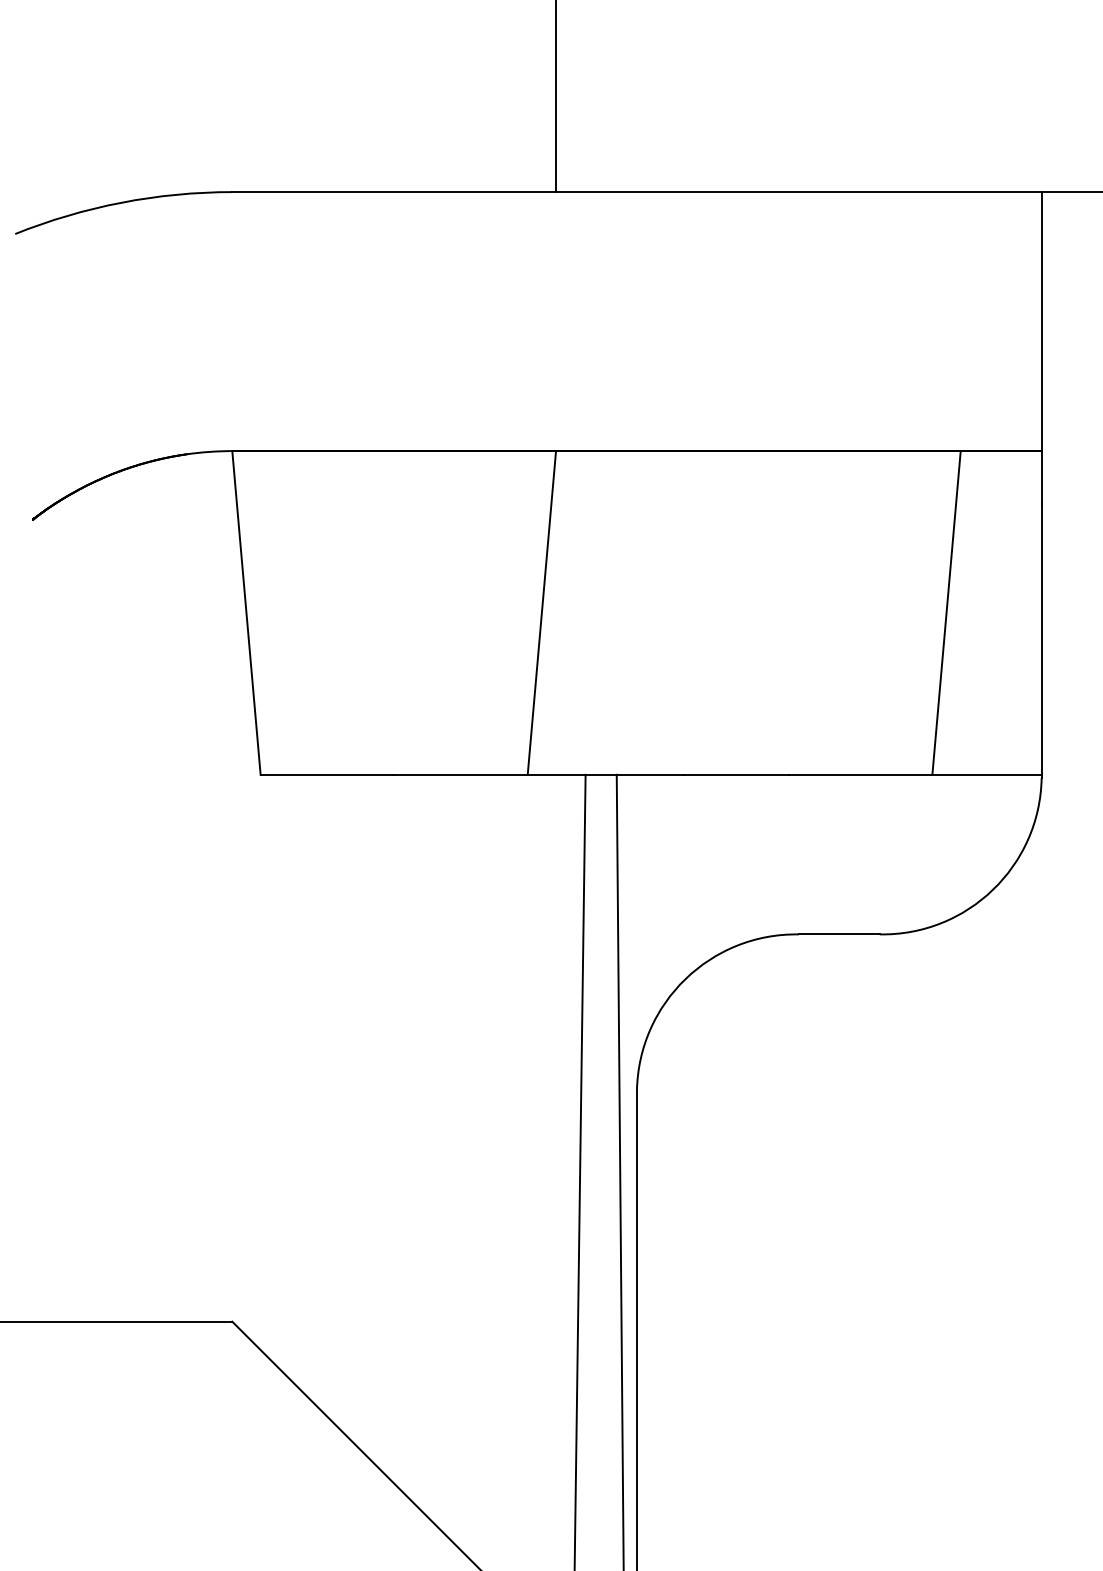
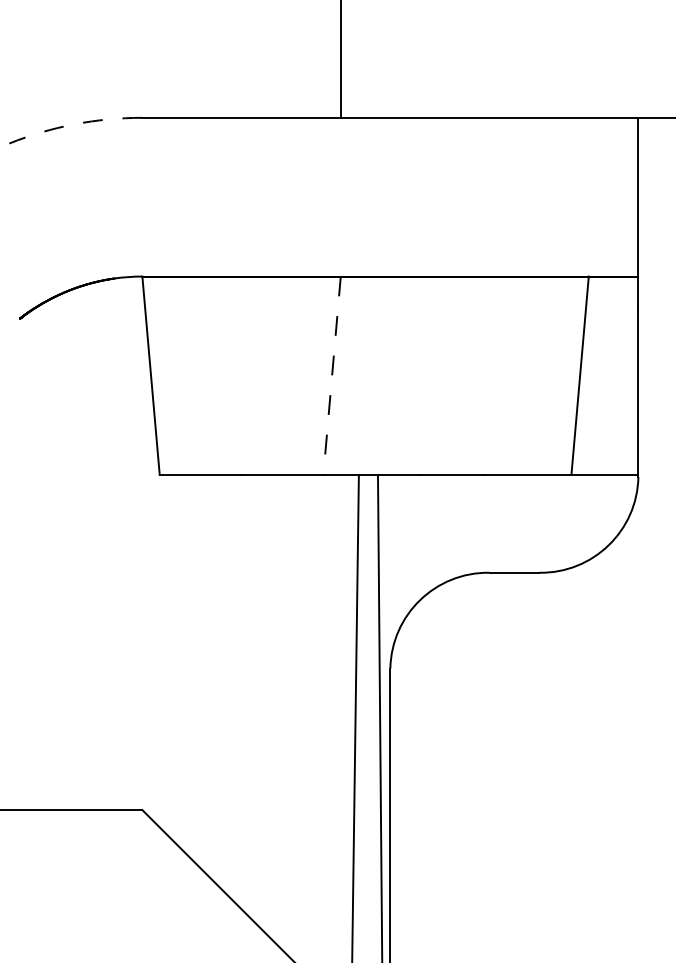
arc: (121, 202) -> (74, 124), solid -> dashed
line: (542, 612) -> (332, 375), solid -> dashed

